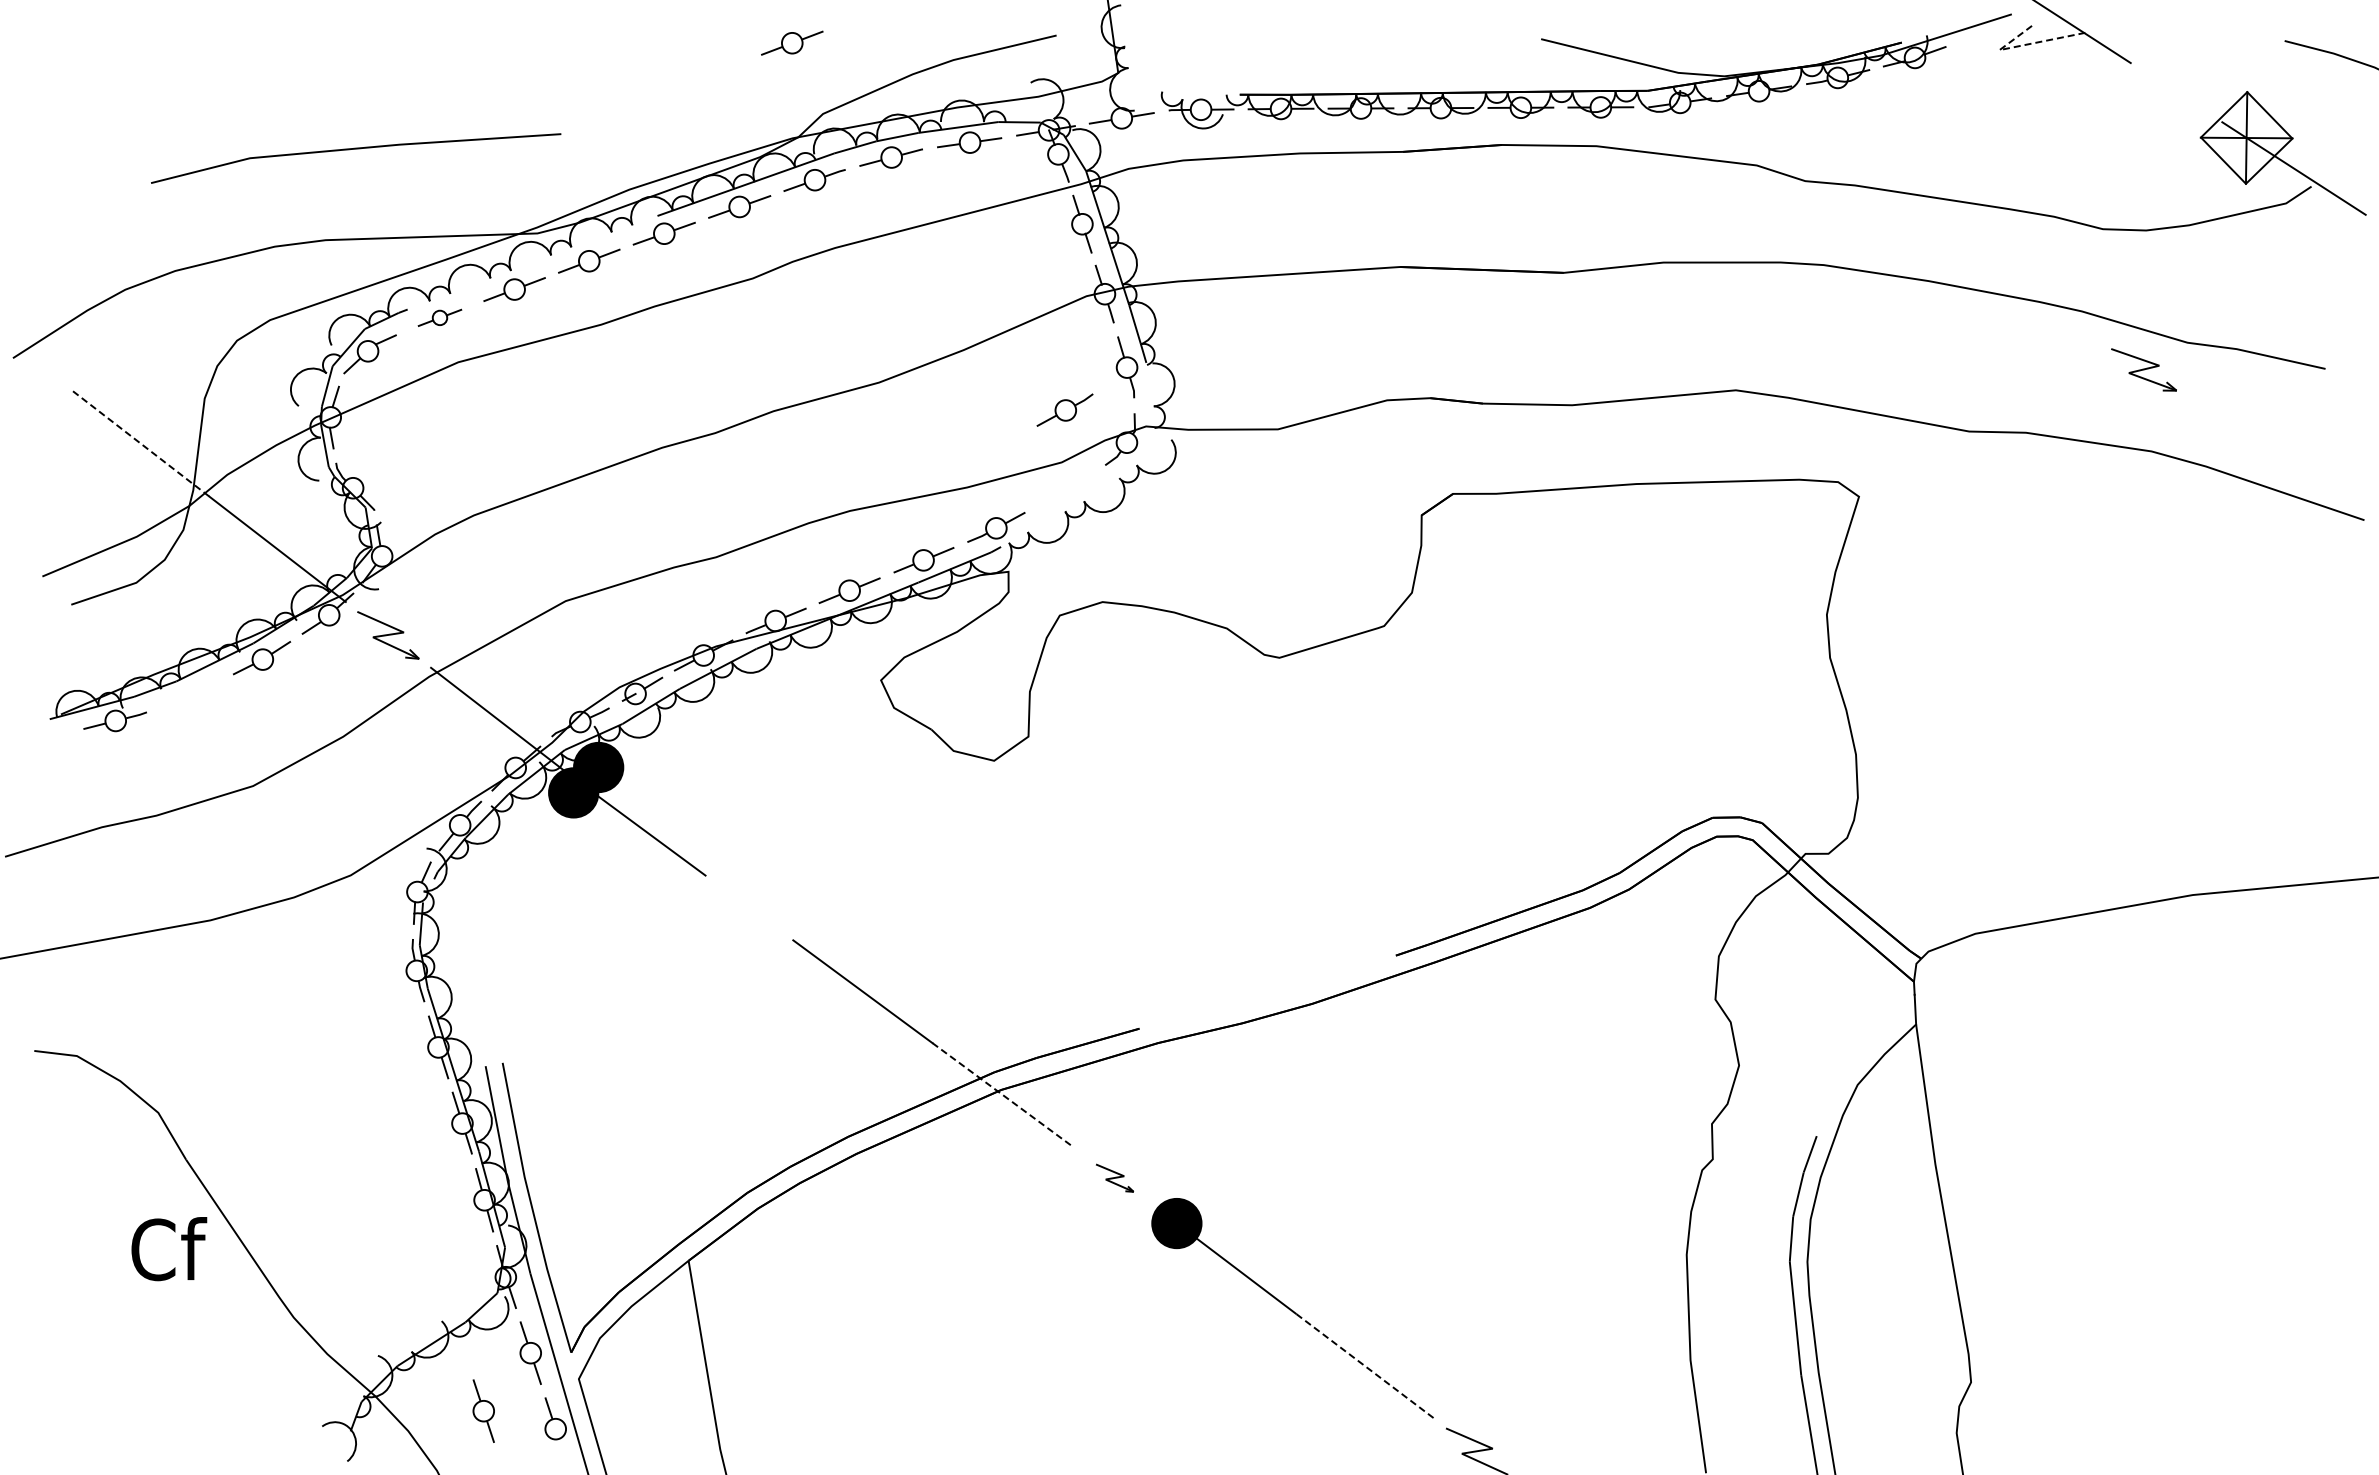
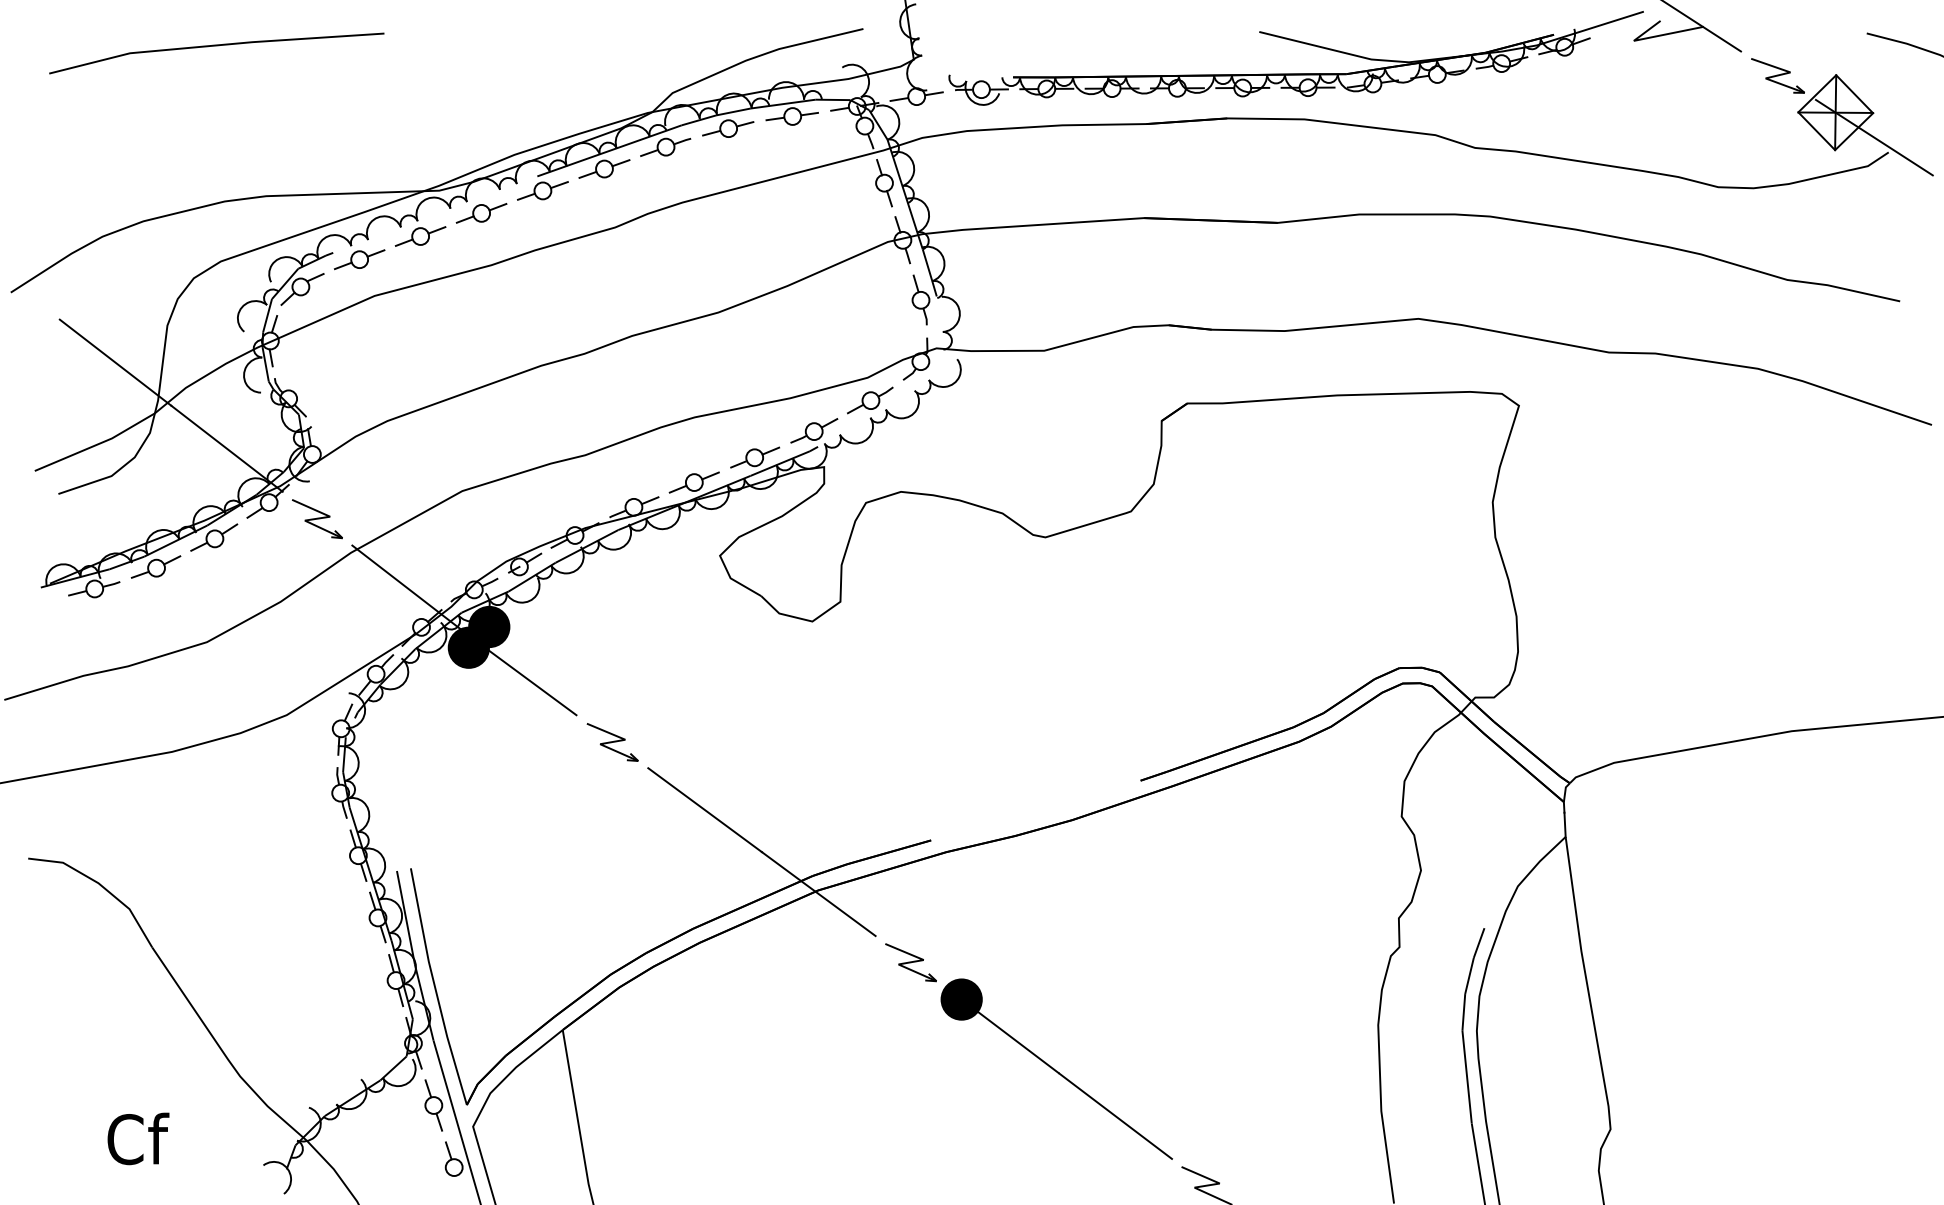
part: (792, 42) -> (647, 34), removed
line: (2021, 45) -> (1651, 37), dashed -> solid
line: (356, 149) -> (217, 46), moved
part: (439, 317) -> (359, 259), size x1.43
part: (2143, 369) -> (1777, 75), moved
part: (1064, 409) -> (869, 399), moved
line: (141, 444) -> (115, 363), dashed -> solid
part: (190, 694) -> (155, 567), added
part: (749, 908) -> (612, 742), added
line: (1002, 1094) -> (819, 894), dashed -> solid
part: (1114, 1177) -> (910, 961), size x1.67
text: (169, 1249) -> (138, 1139), moved
line: (1365, 1366) -> (1115, 1116), dashed -> solid
part: (483, 1410) -> (395, 1152), removed

